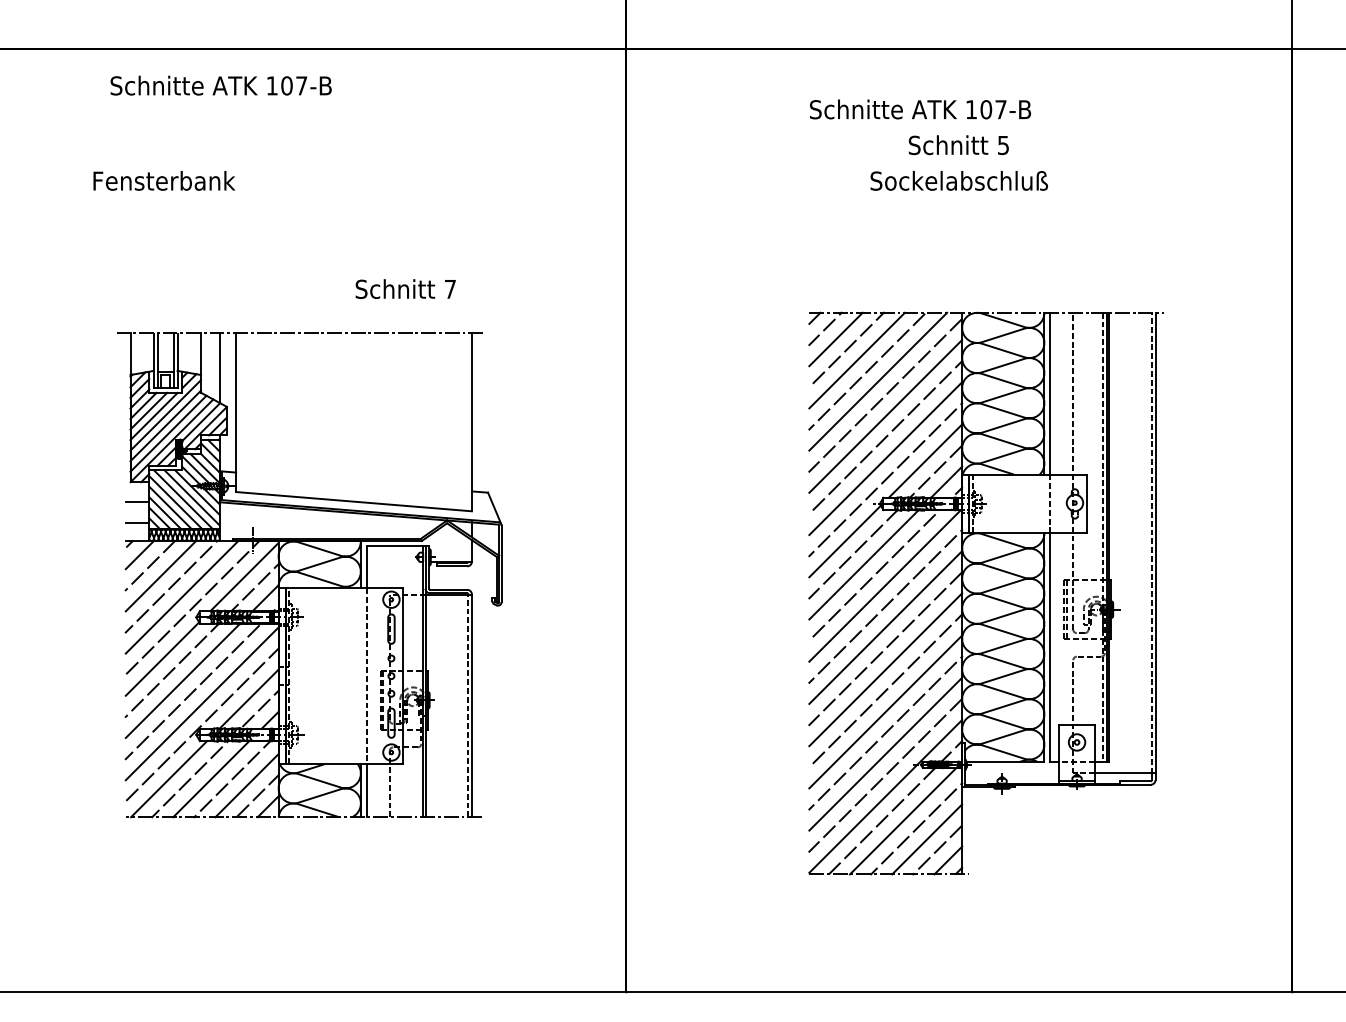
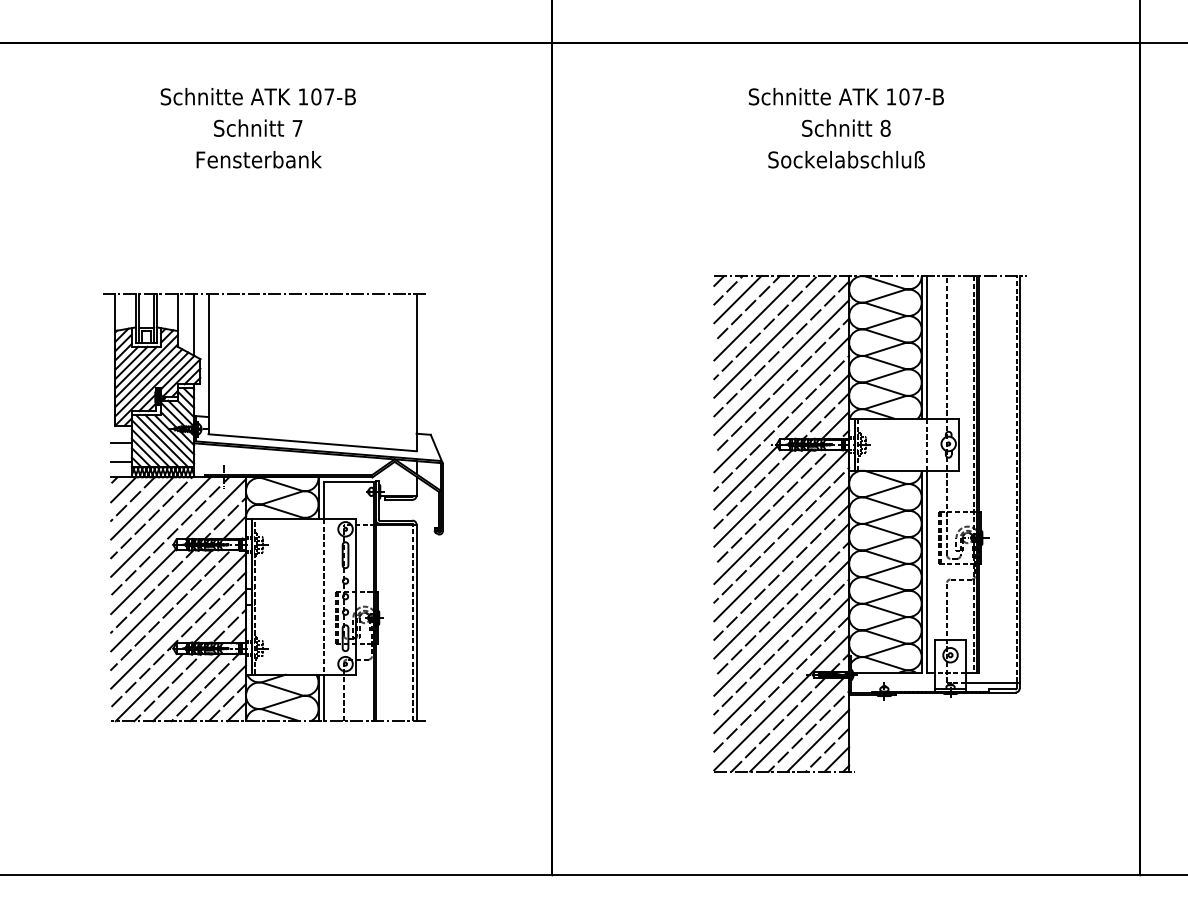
text: (220, 85) -> (257, 96), moved
text: (919, 109) -> (845, 96), moved
text: (1003, 144) -> (885, 127), 5 -> 8
text: (163, 180) -> (258, 159), moved
text: (406, 288) -> (258, 127), moved

